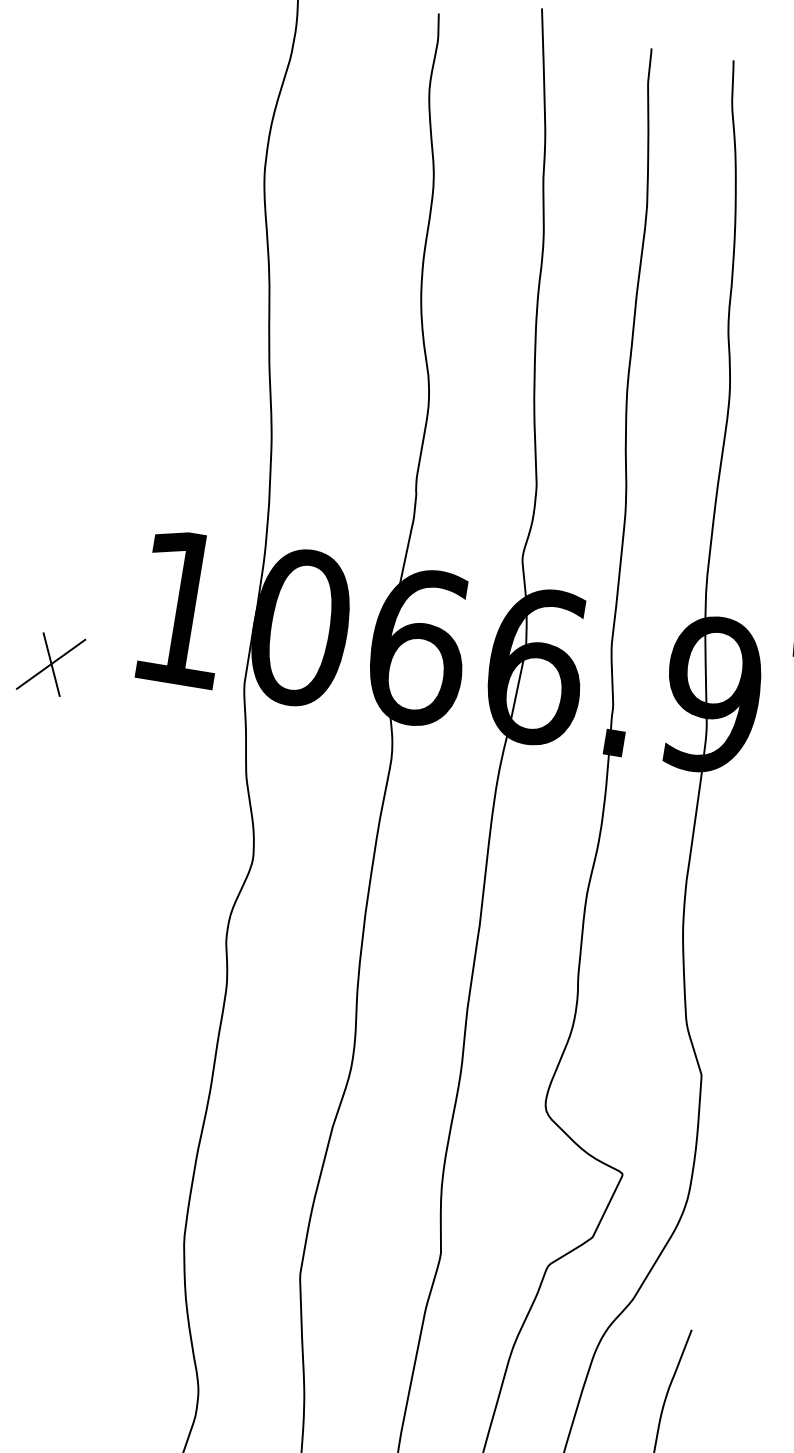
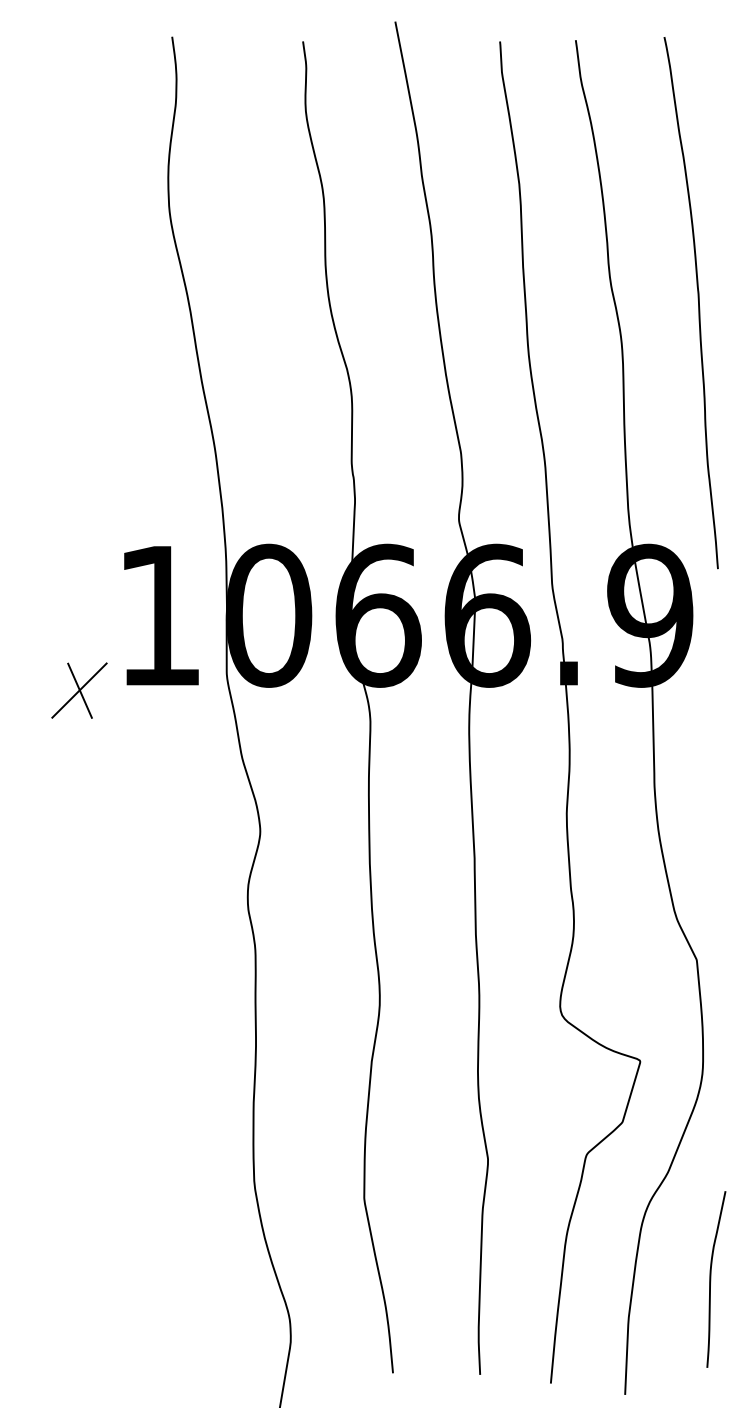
part: (51, 664) -> (79, 690), moved

